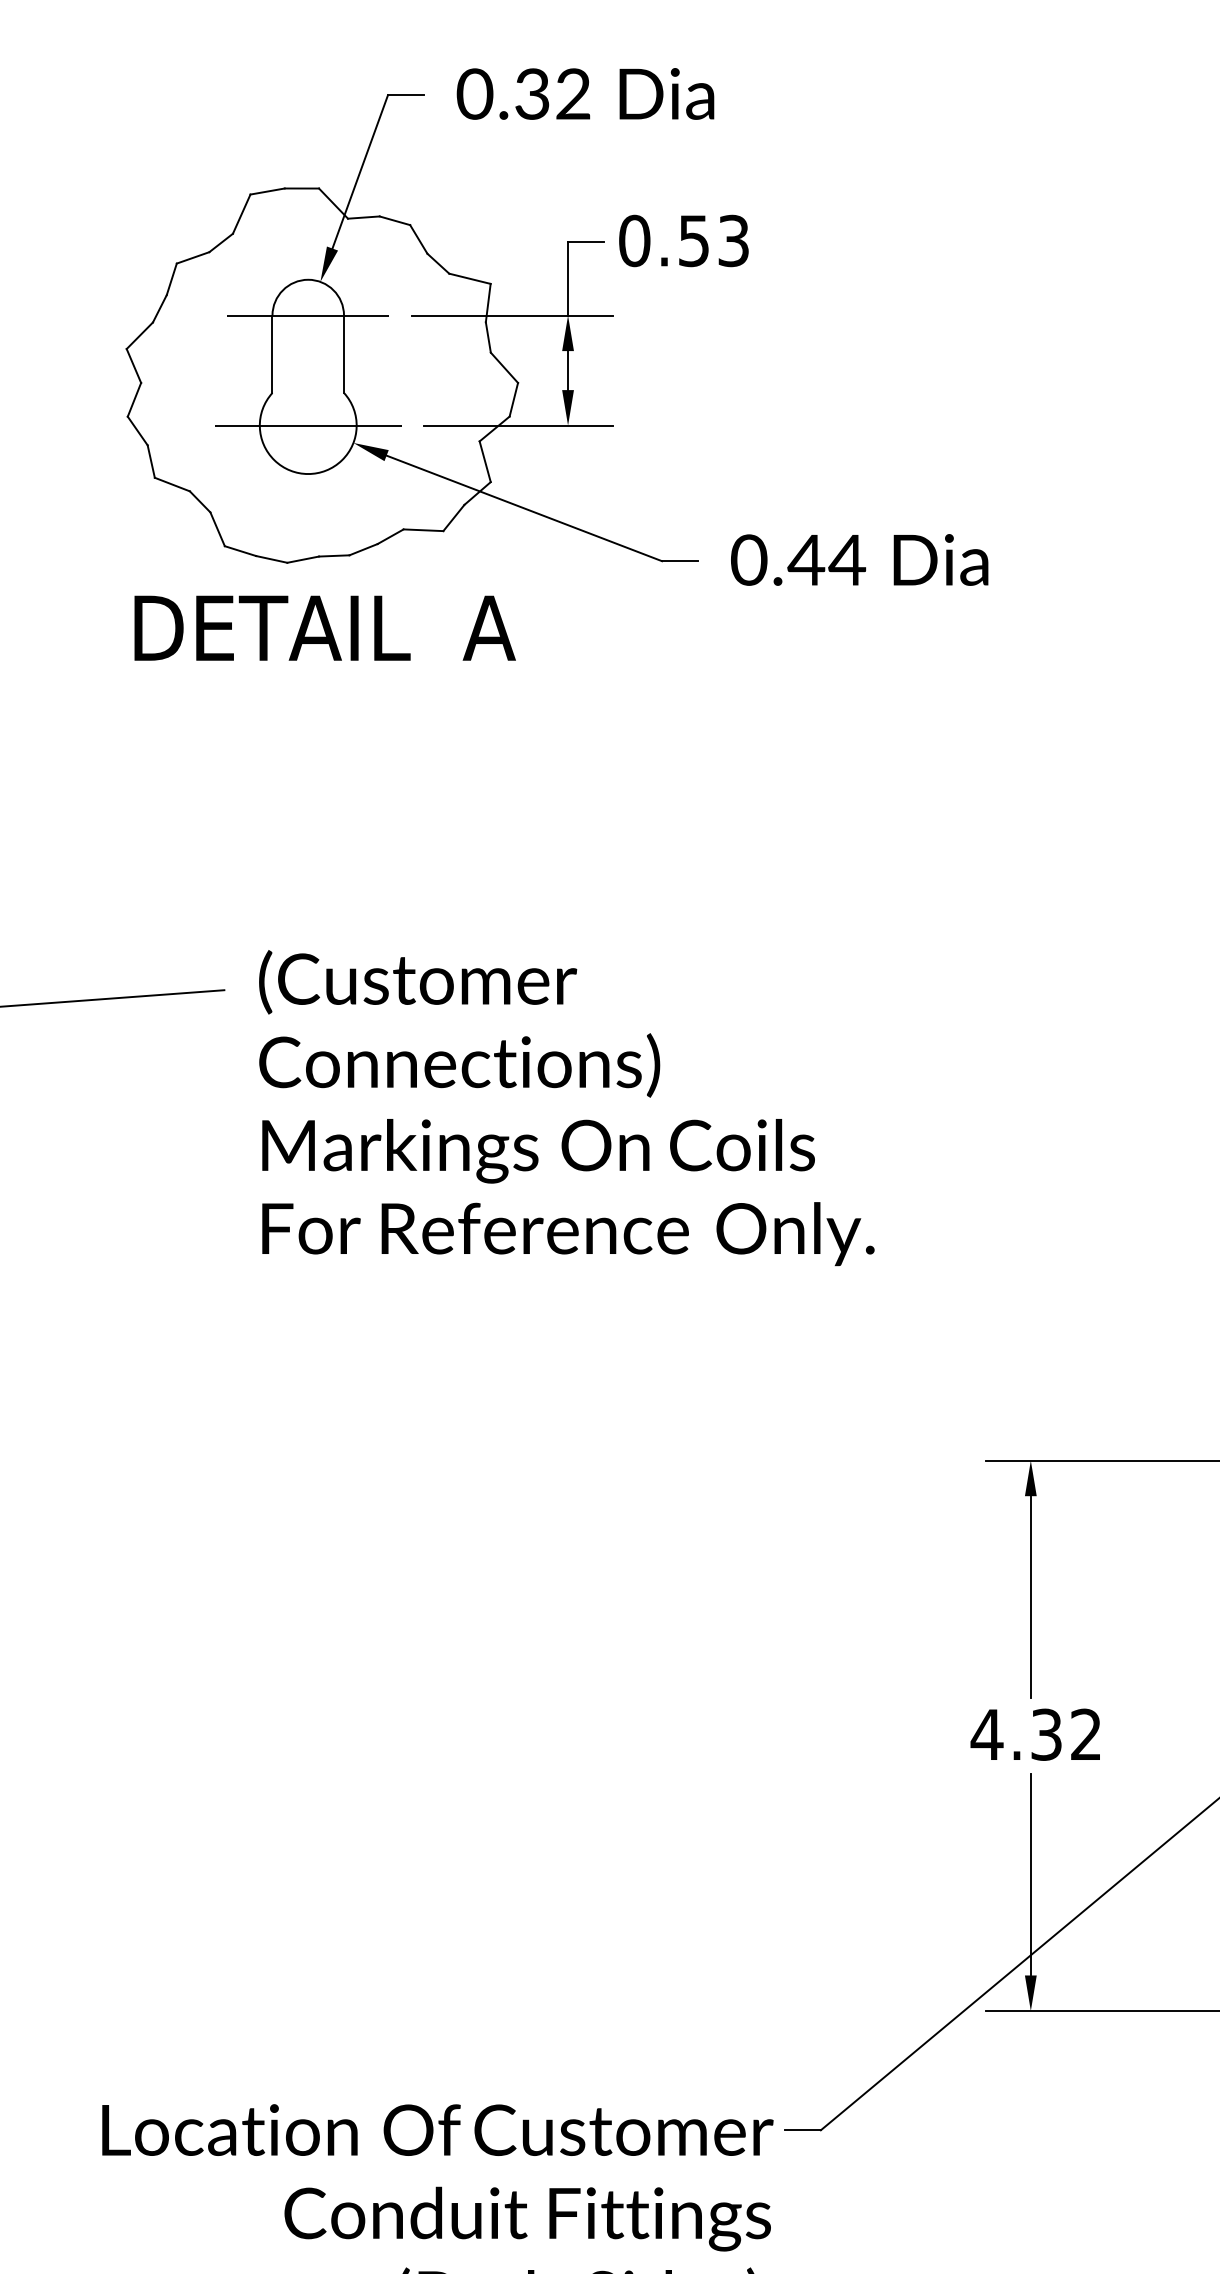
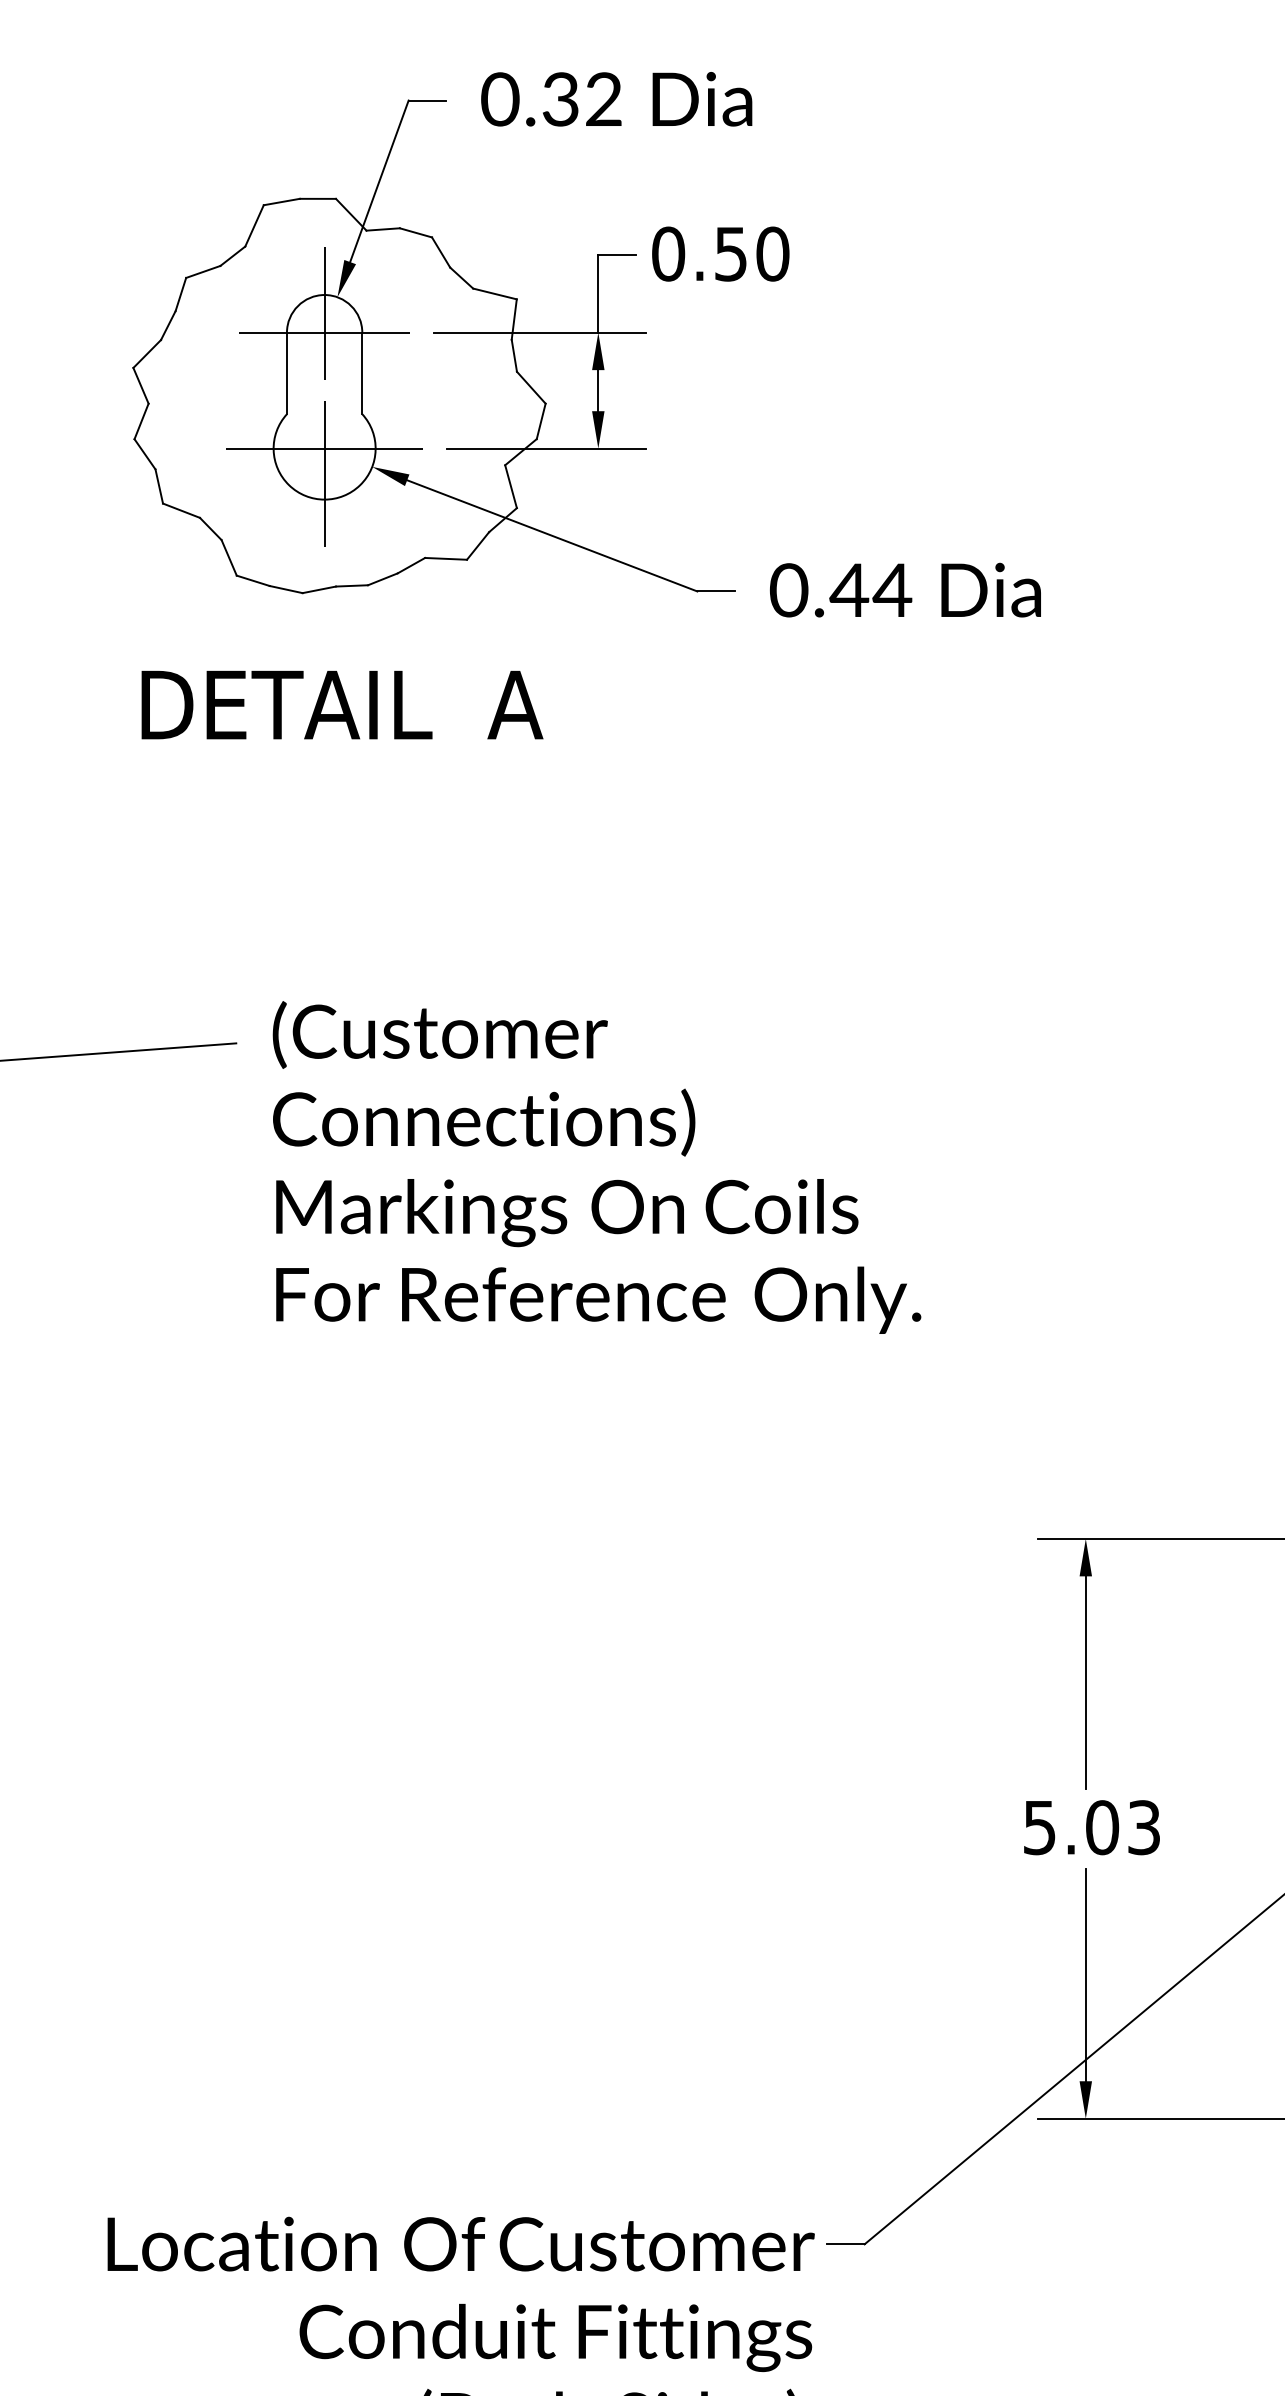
text: (733, 240) -> (772, 253), 0.53 -> 0.50
line: (308, 297) -> (324, 313), added
line: (308, 450) -> (324, 474), added
text: (325, 627) -> (342, 704), moved
text: (1035, 1734) -> (1090, 1827), 4.32 -> 5.03

